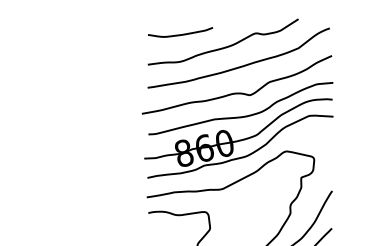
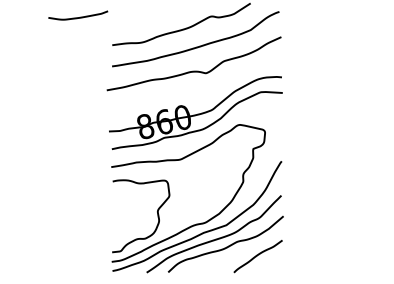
curve: (180, 34) -> (78, 17), moved
curve: (240, 116) -> (197, 92), removed

